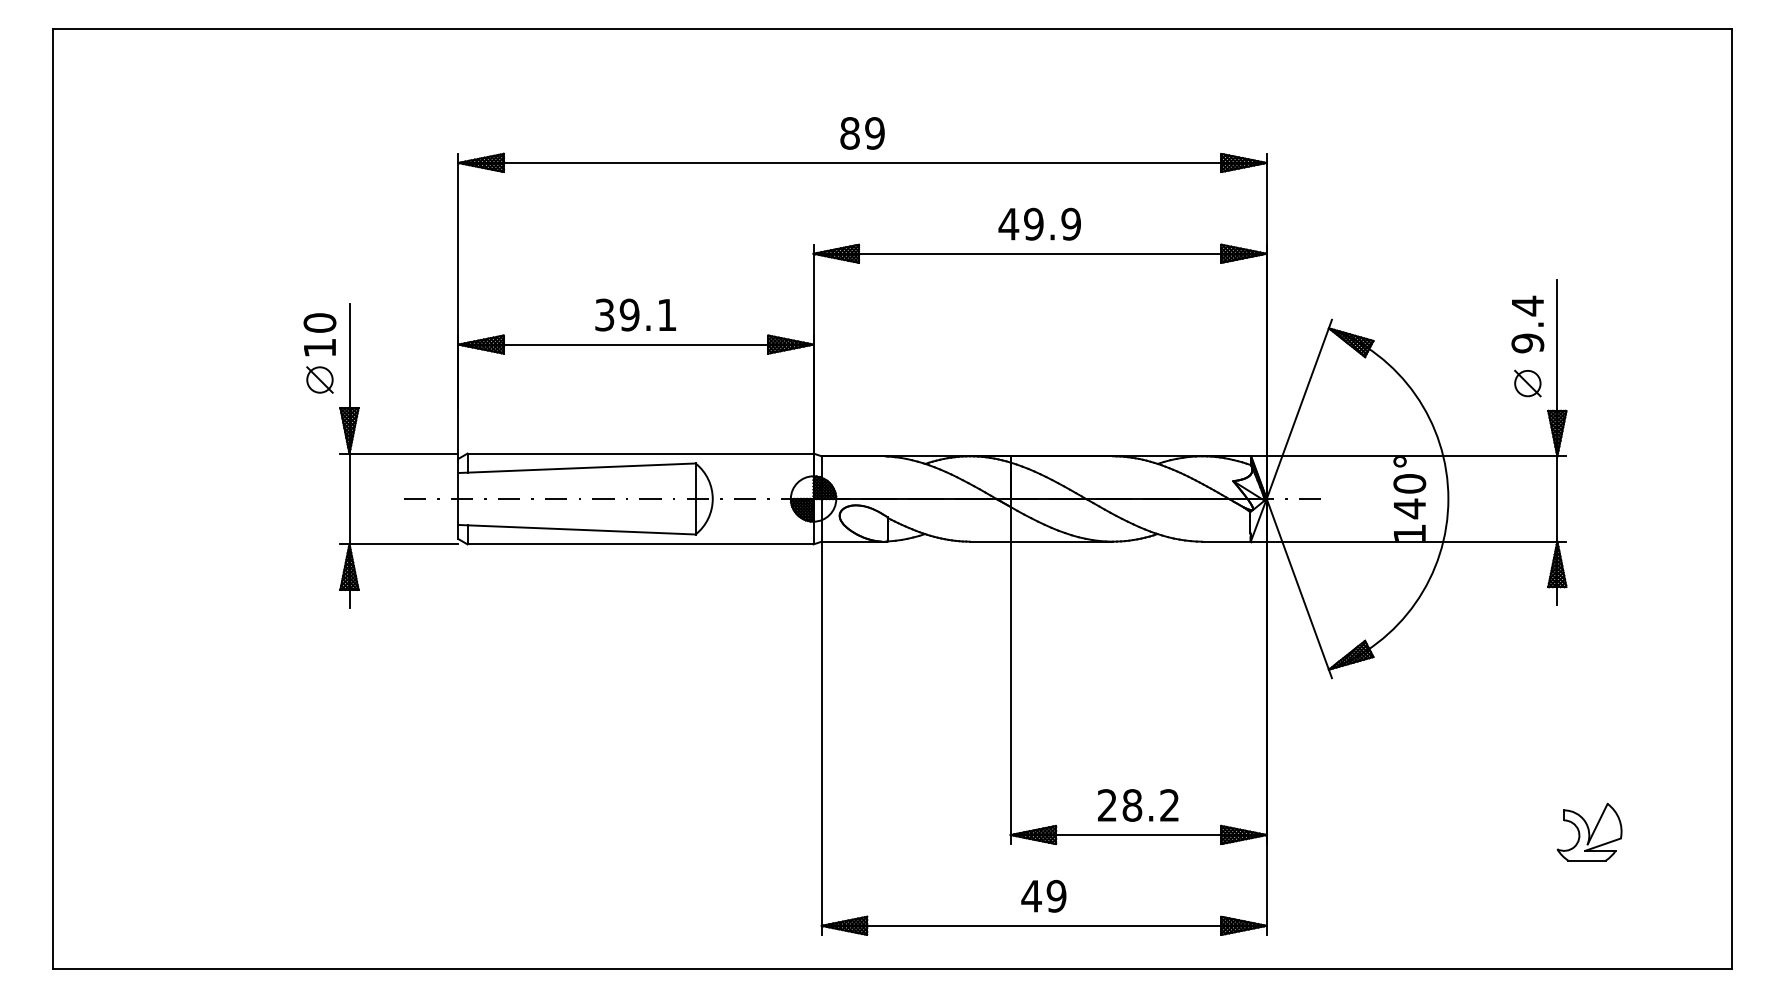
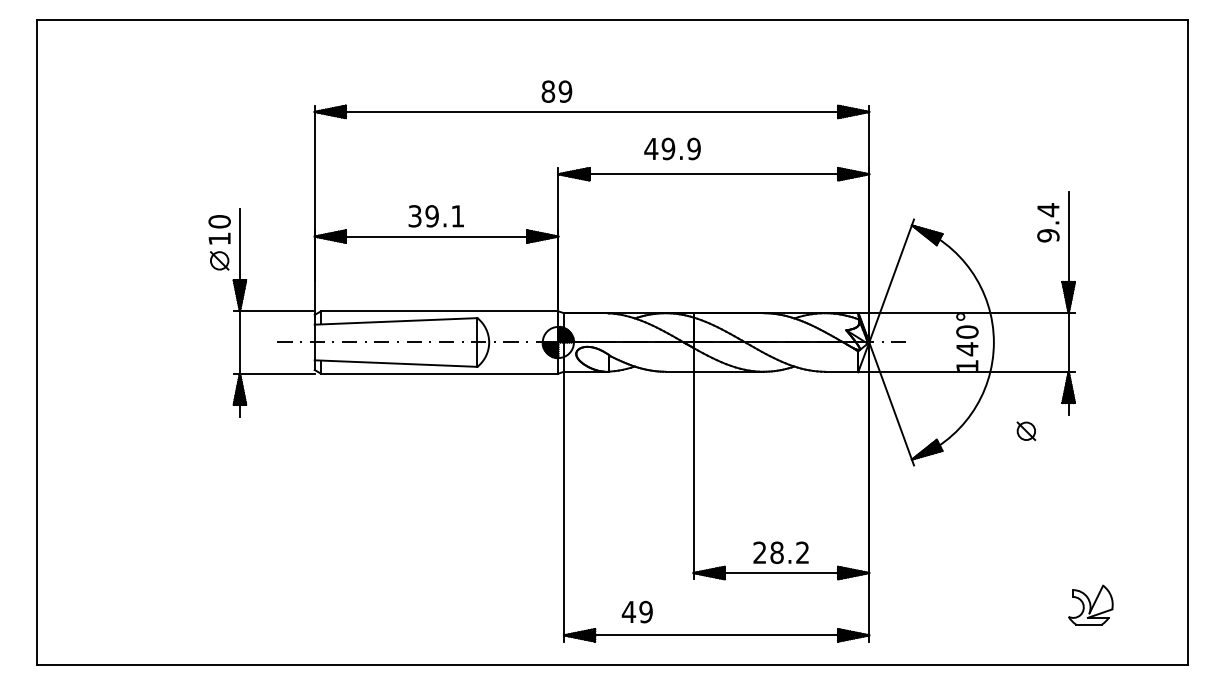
text: (861, 133) -> (556, 91), moved
text: (1039, 223) -> (672, 148), moved
part: (1527, 382) -> (1026, 430), moved
part: (1589, 831) -> (1090, 604), moved
text: (1042, 895) -> (636, 611), moved

